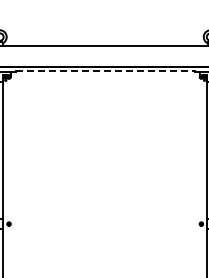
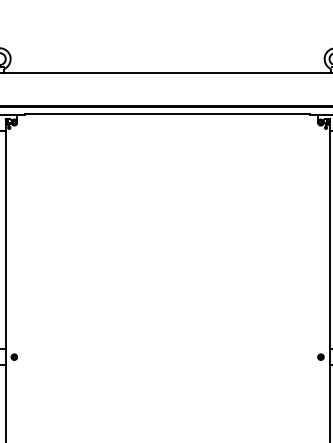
line: (105, 71) -> (168, 113), dashed -> solid

